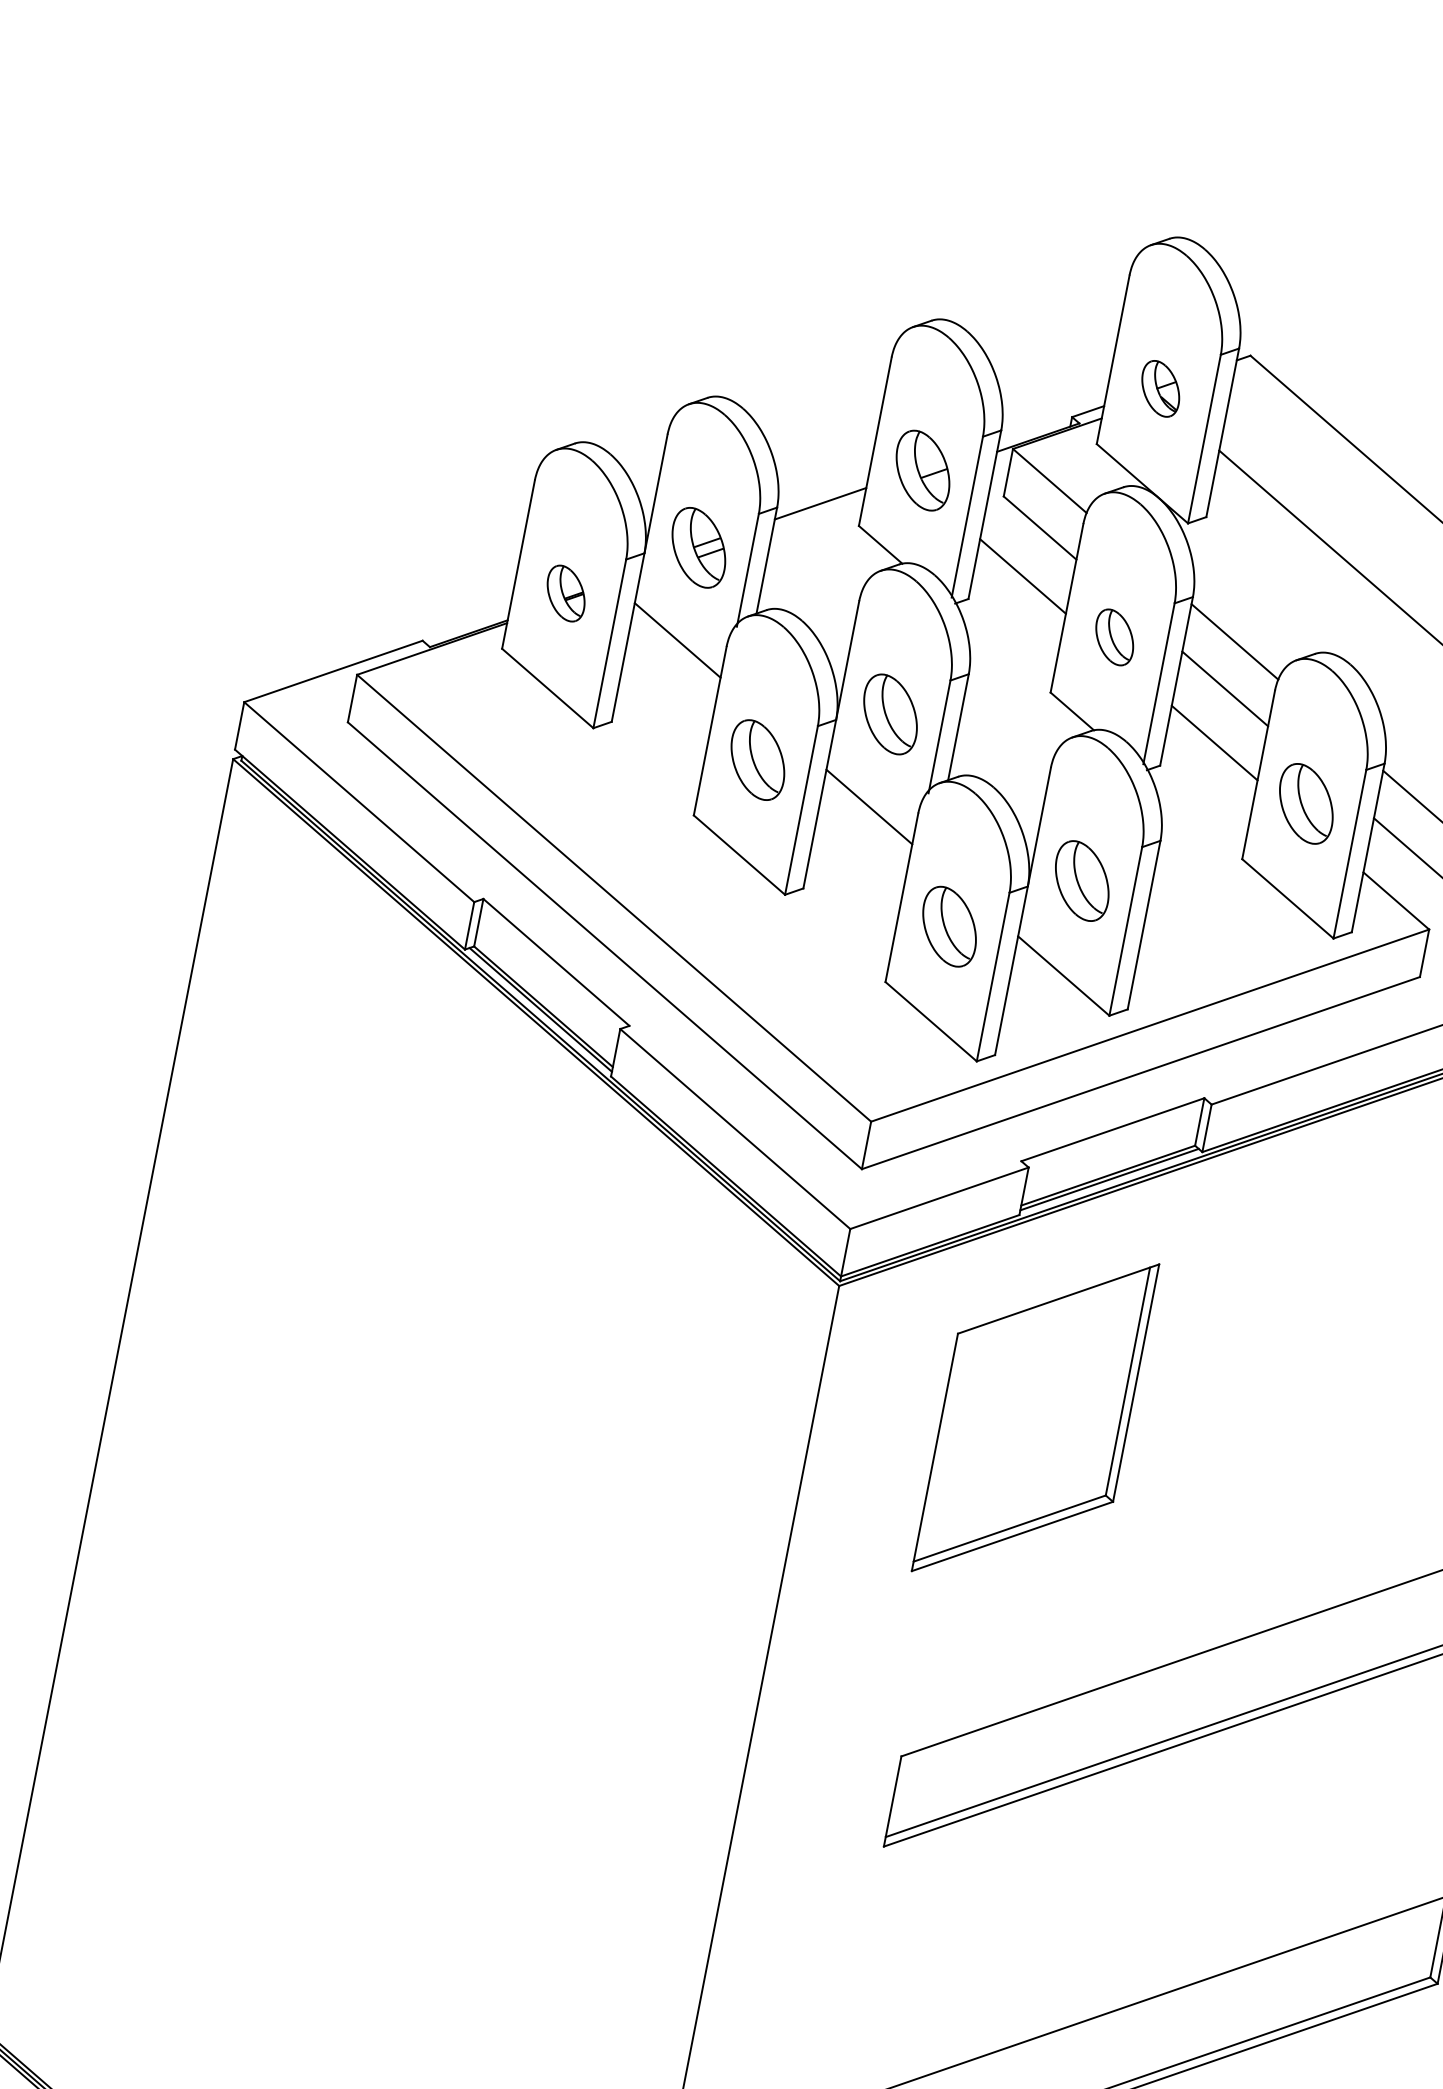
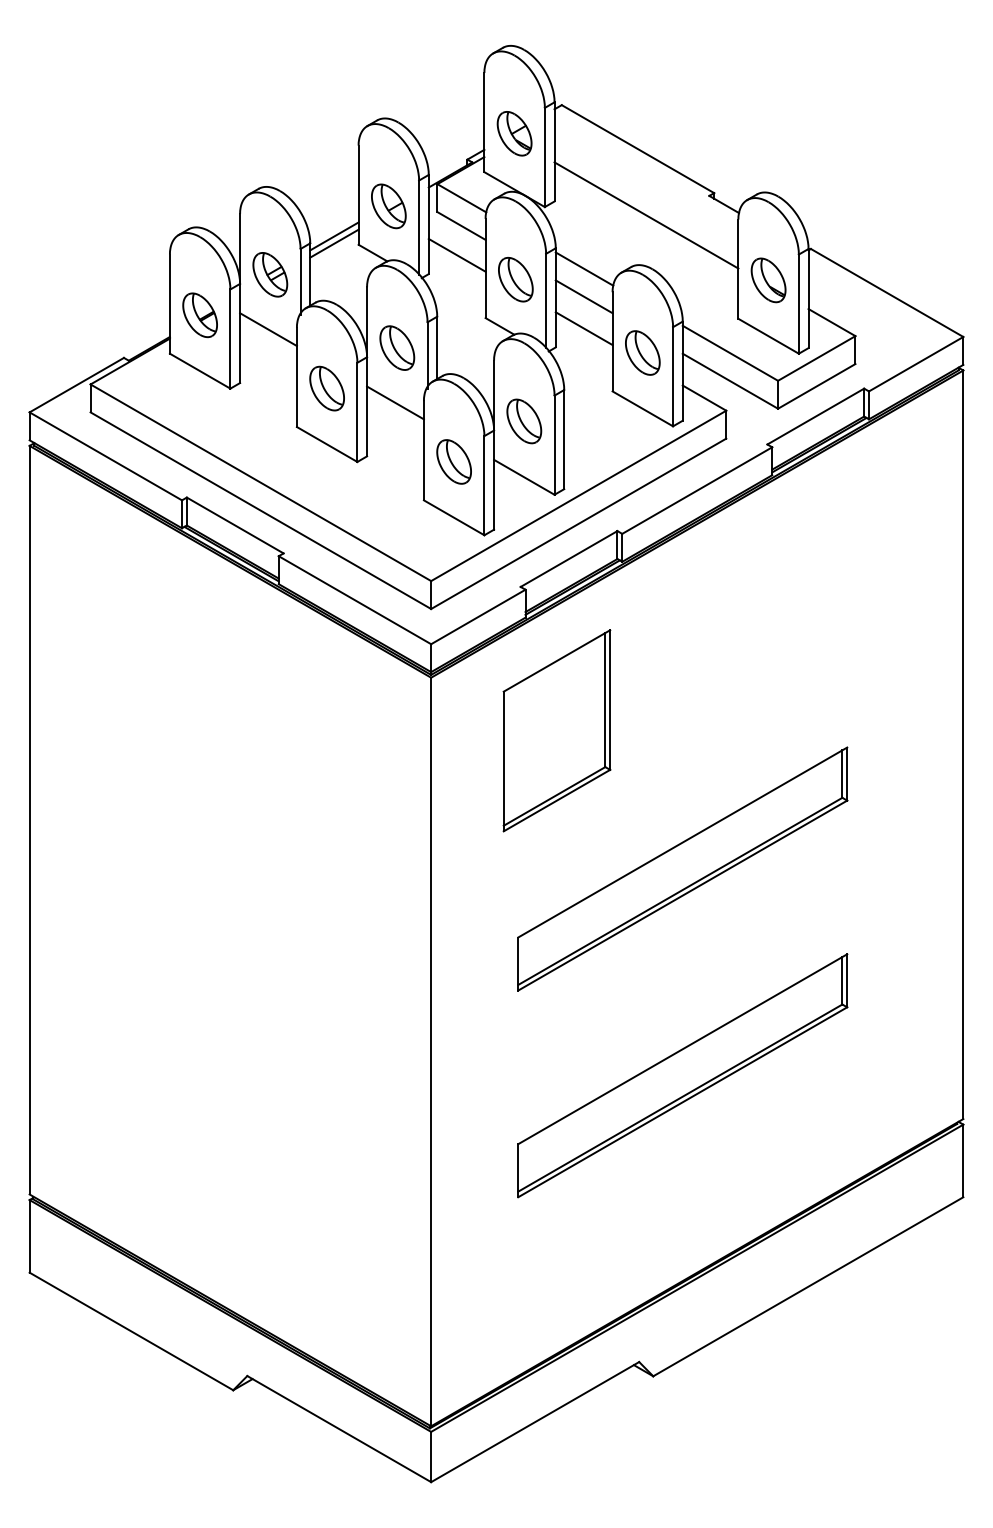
part: (1160, 388) -> (514, 133), size x1.43
line: (818, 515) -> (334, 243), added
part: (565, 593) -> (199, 315), size x1.43
part: (1114, 636) -> (515, 279), size x1.43

